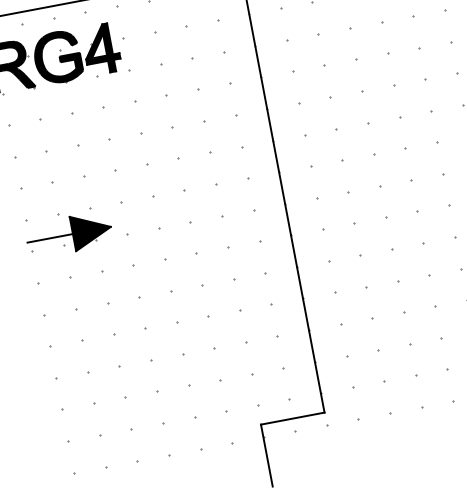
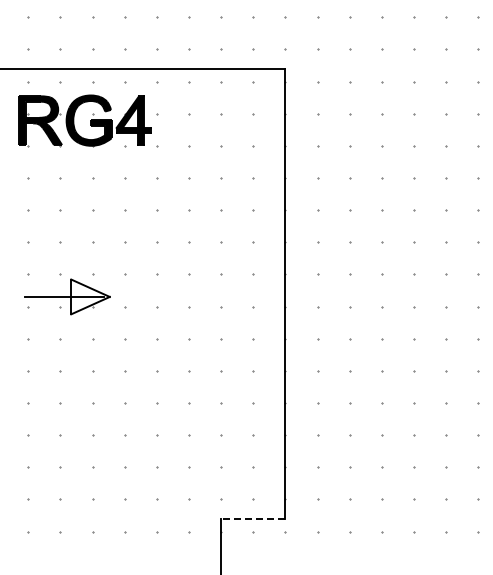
fill: (91, 230) -> (90, 296), removed
line: (292, 419) -> (252, 519), solid -> dashed

